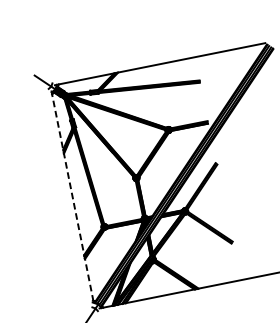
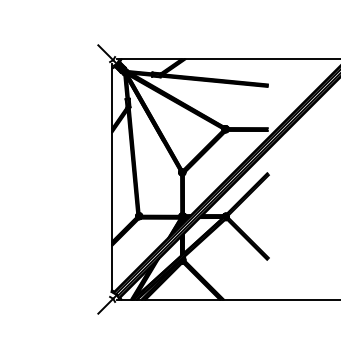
line: (72, 195) -> (112, 177), dashed -> solid

